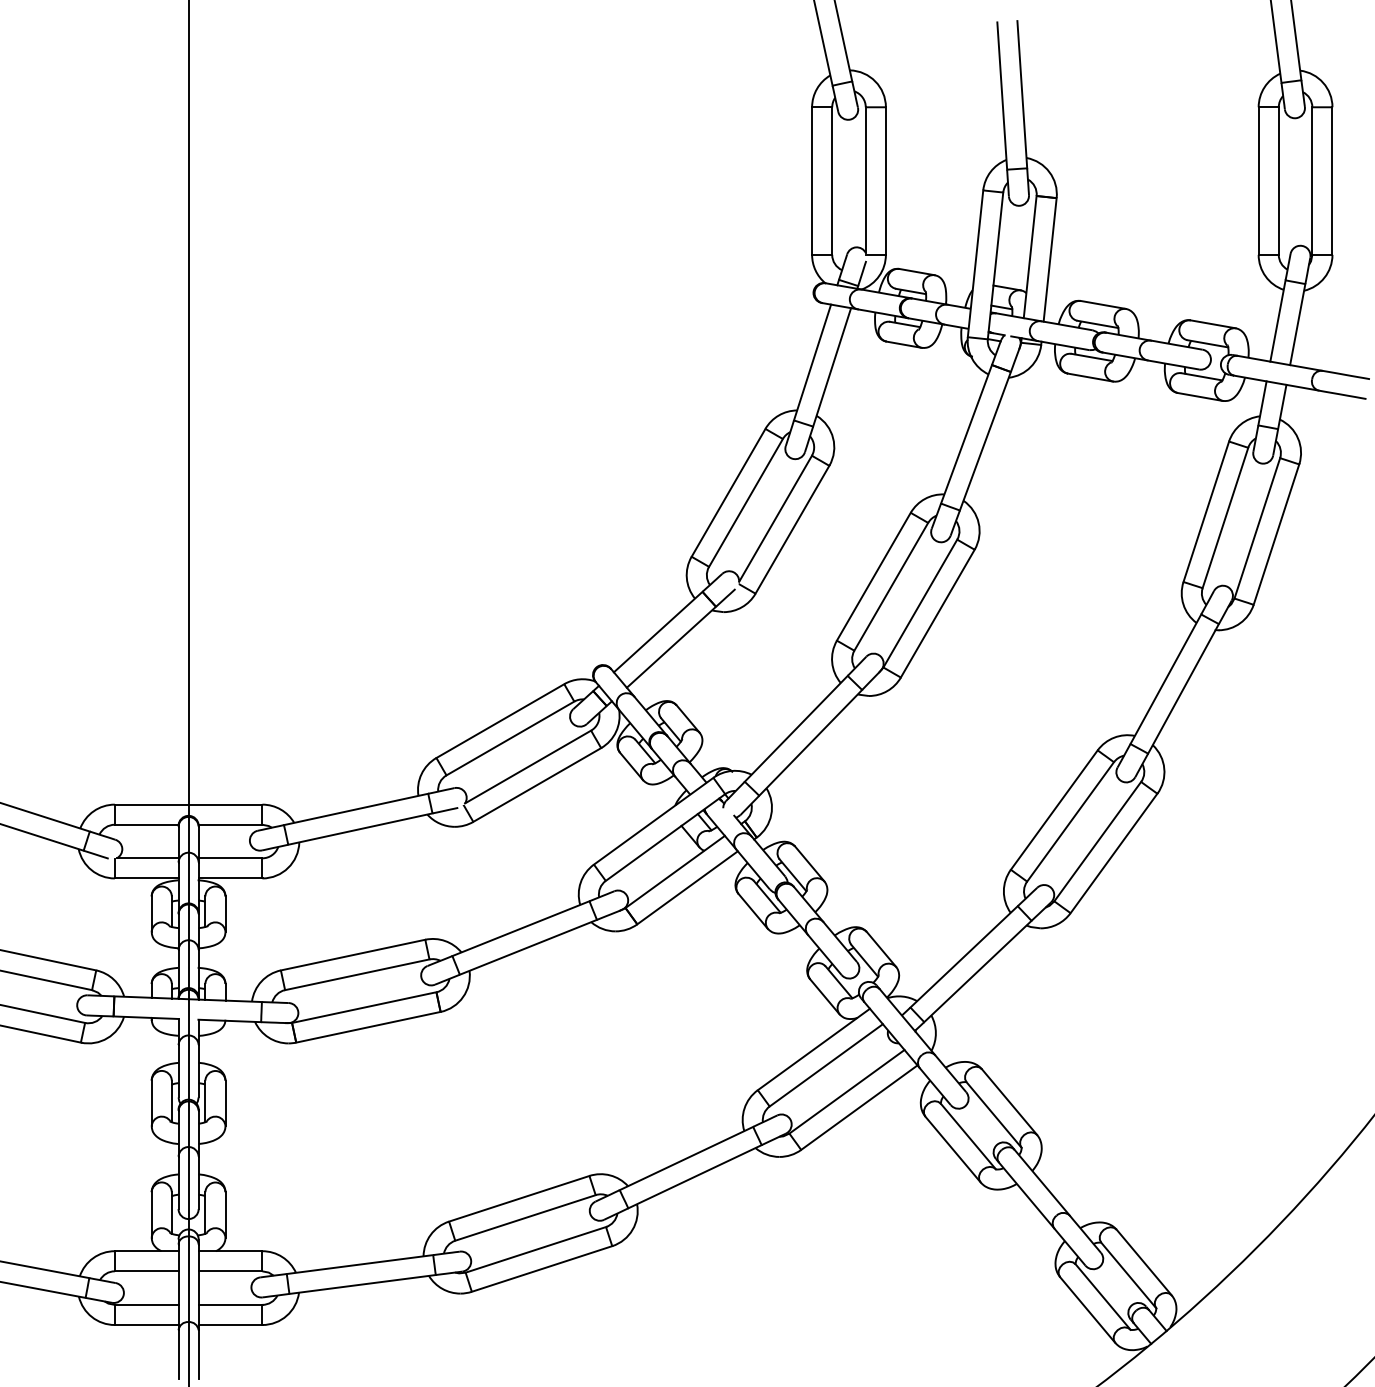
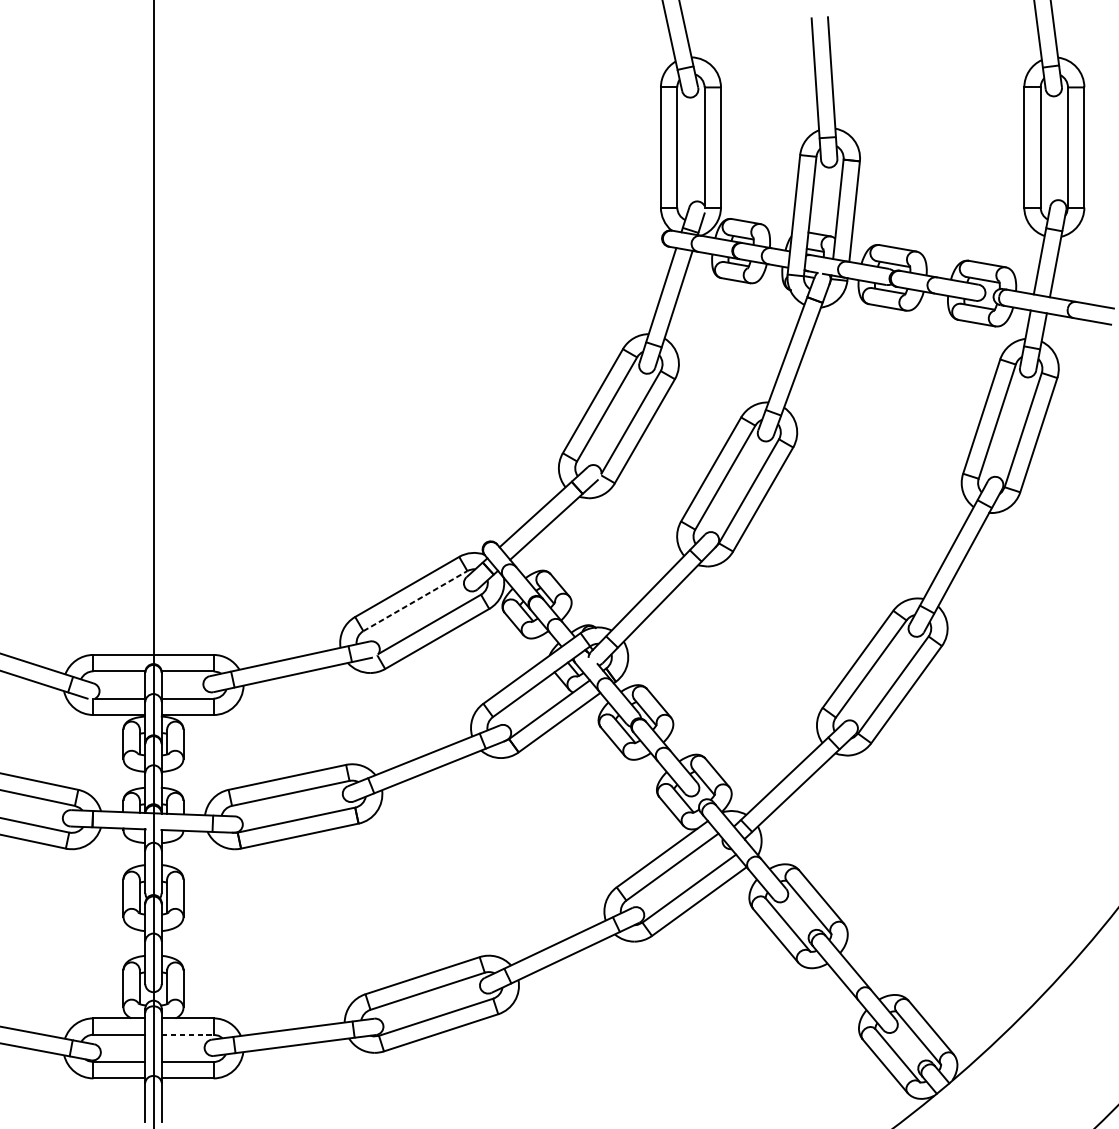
line: (510, 738) -> (415, 601), solid -> dashed
line: (230, 1271) -> (187, 1034), solid -> dashed

